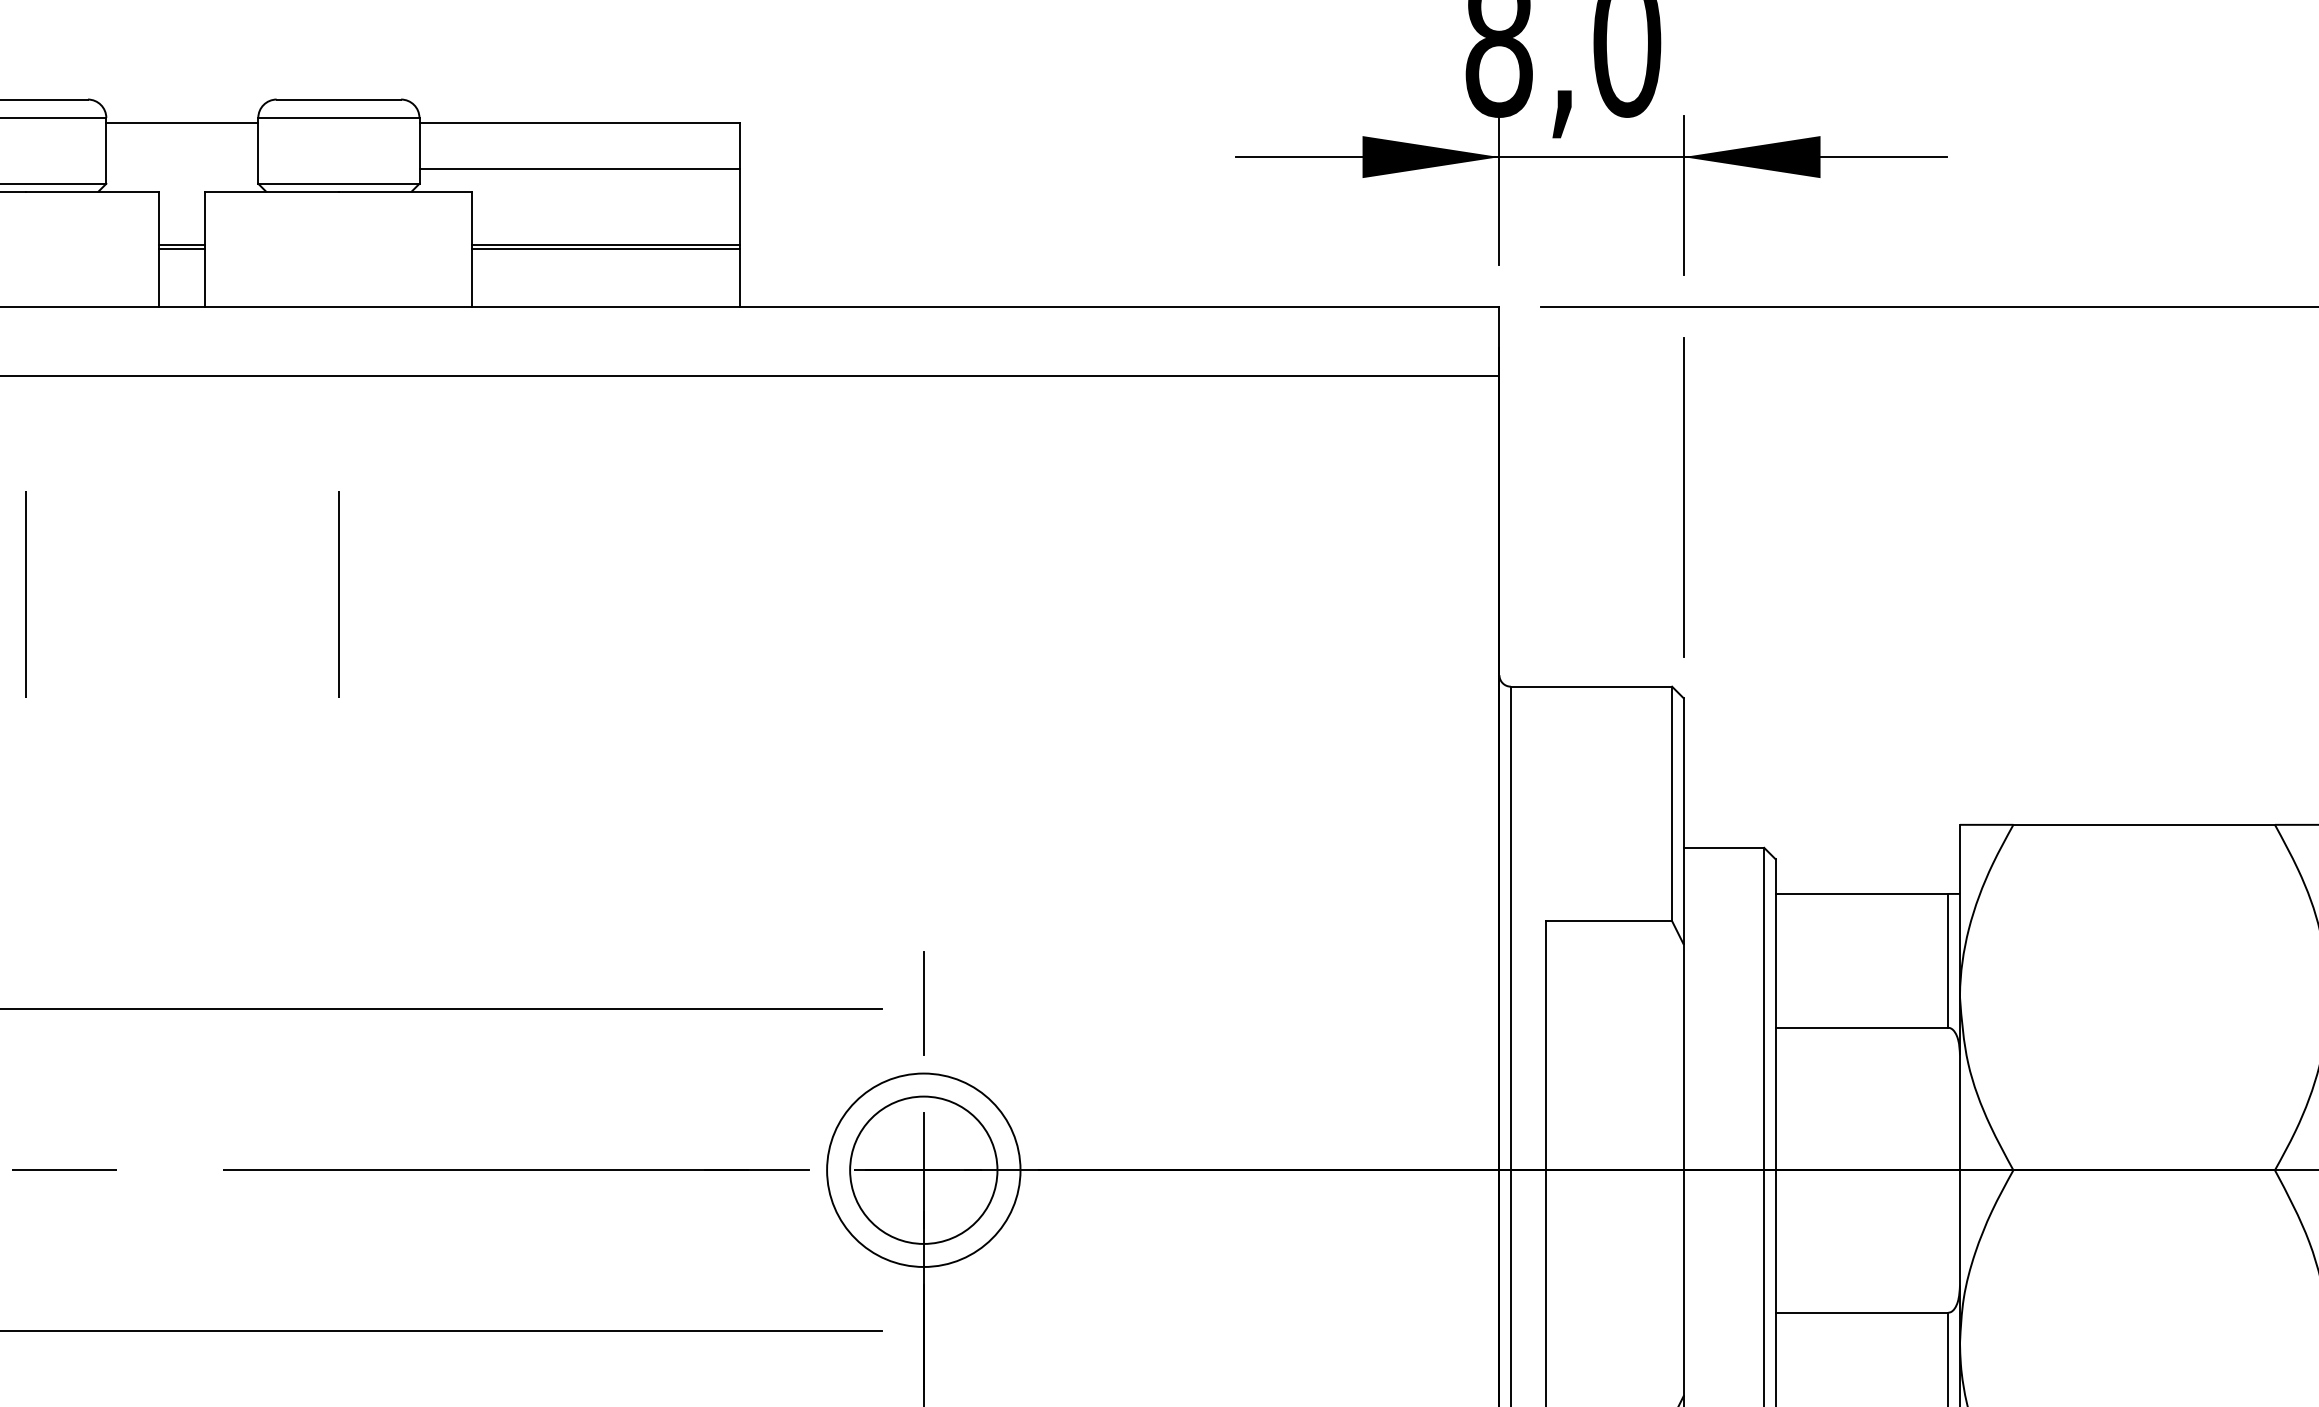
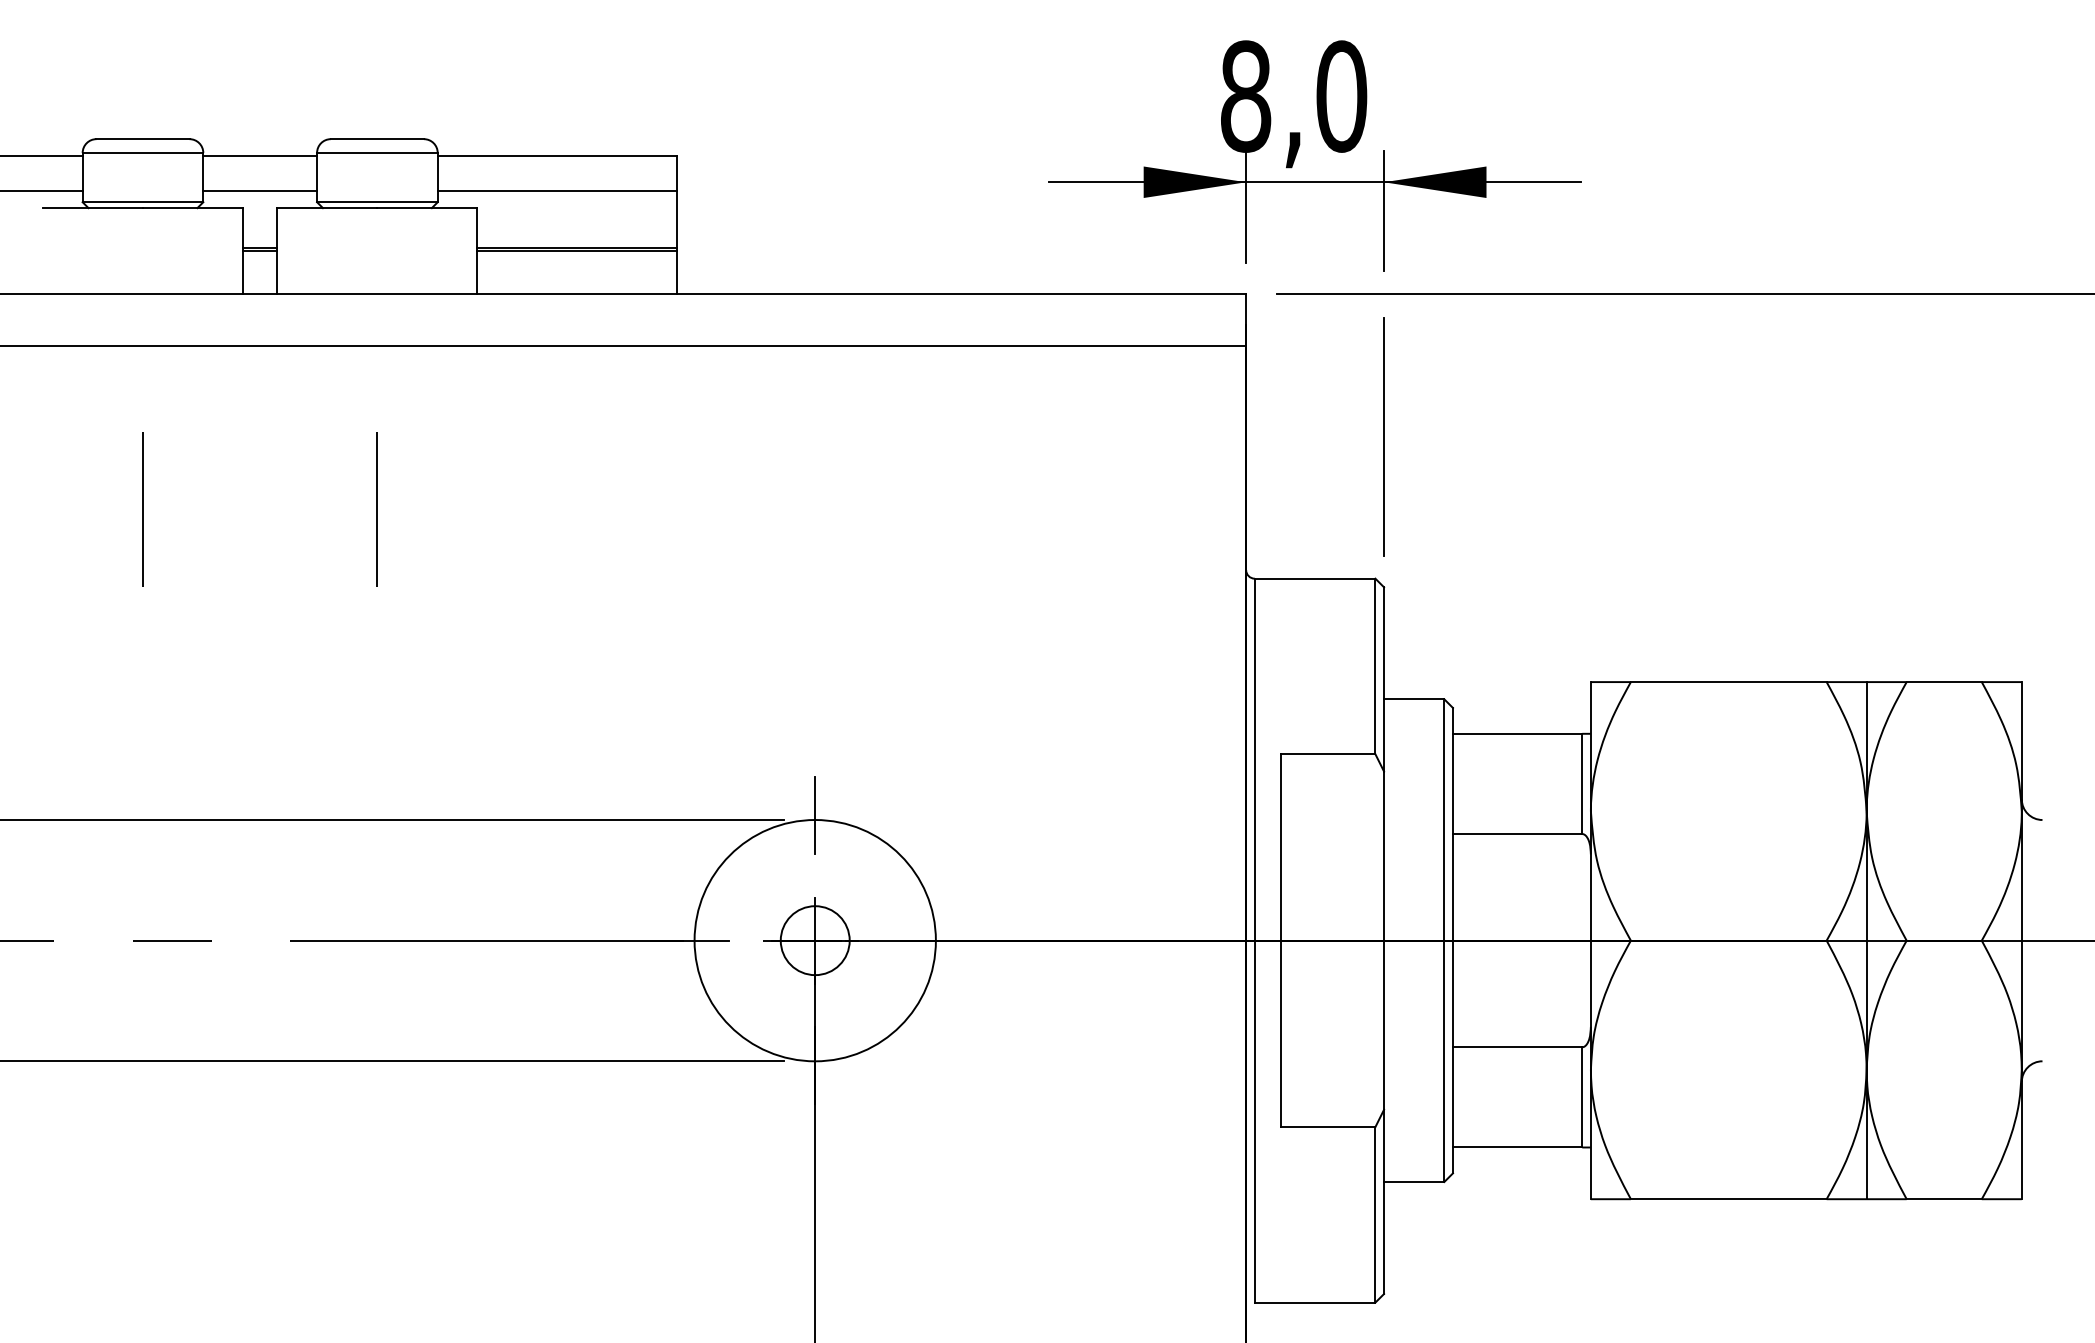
line: (182, 168) -> (260, 190), added
circle: (922, 1170) -> (814, 940), size x0.62
circle: (922, 1170) -> (814, 940), size x1.67

